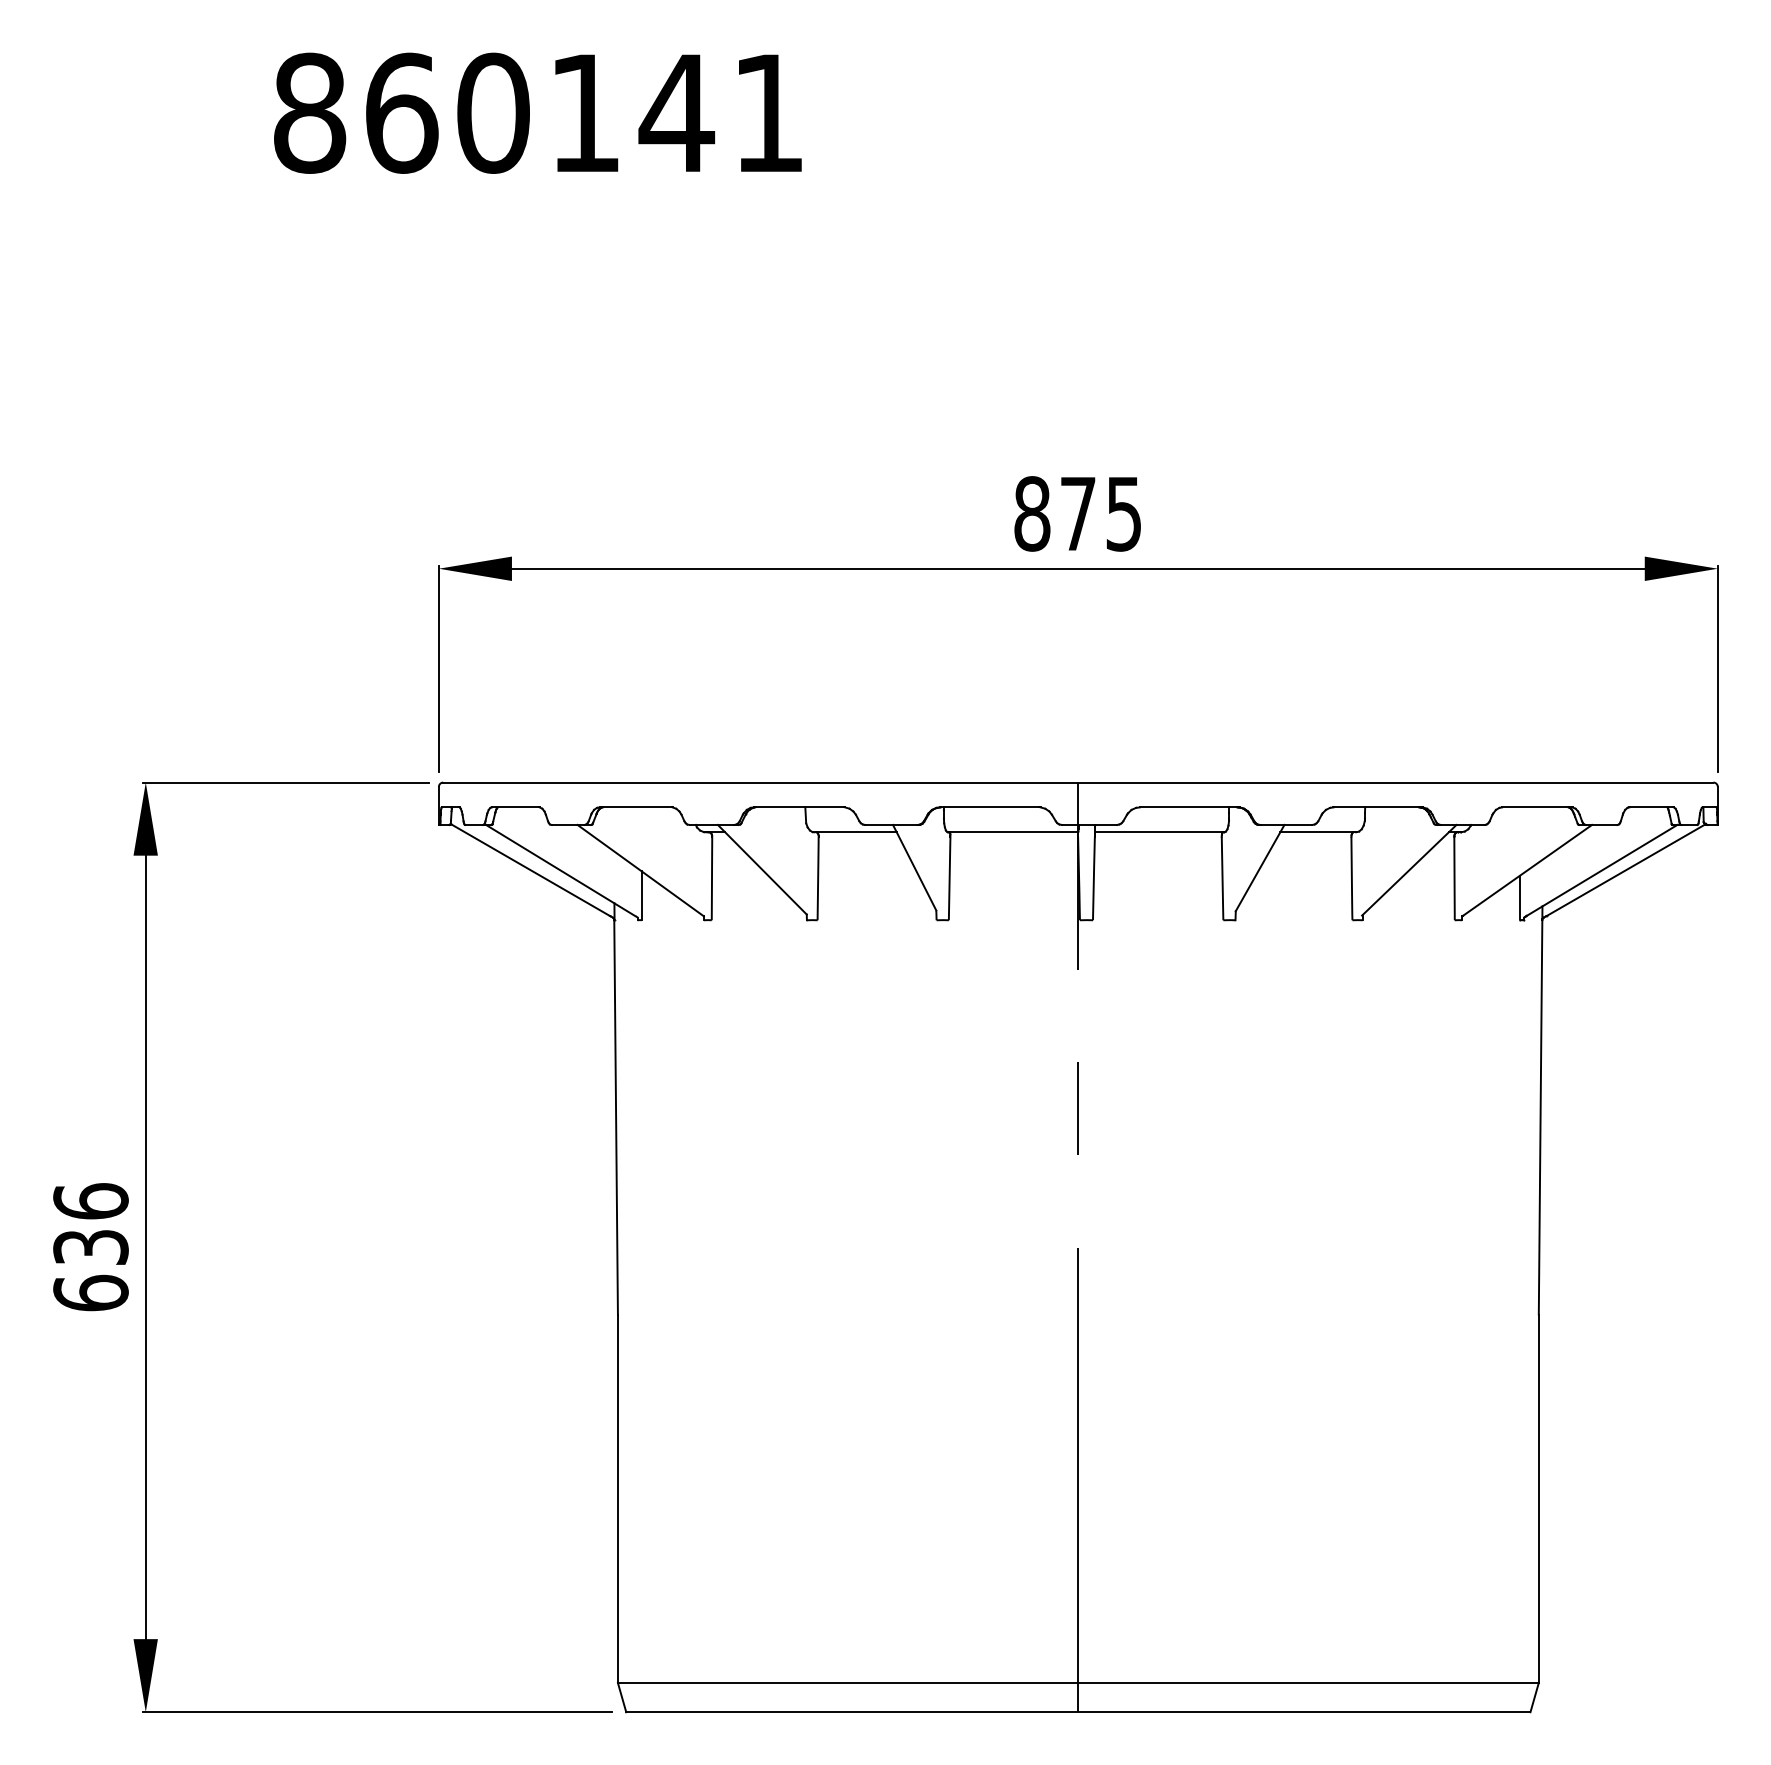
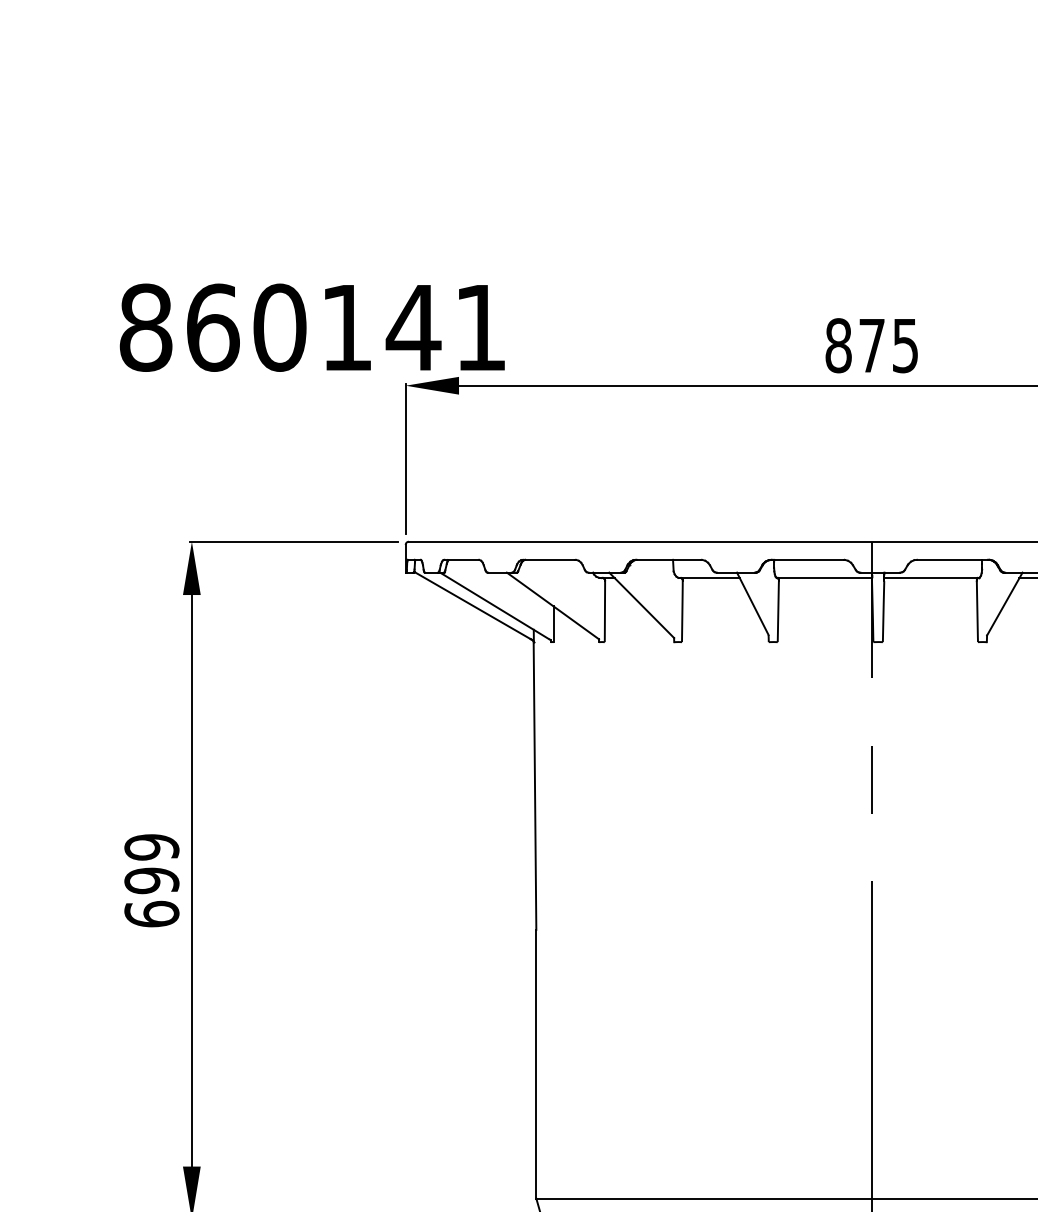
text: (537, 112) -> (312, 327), moved
text: (90, 1224) -> (151, 864), 636 -> 699

